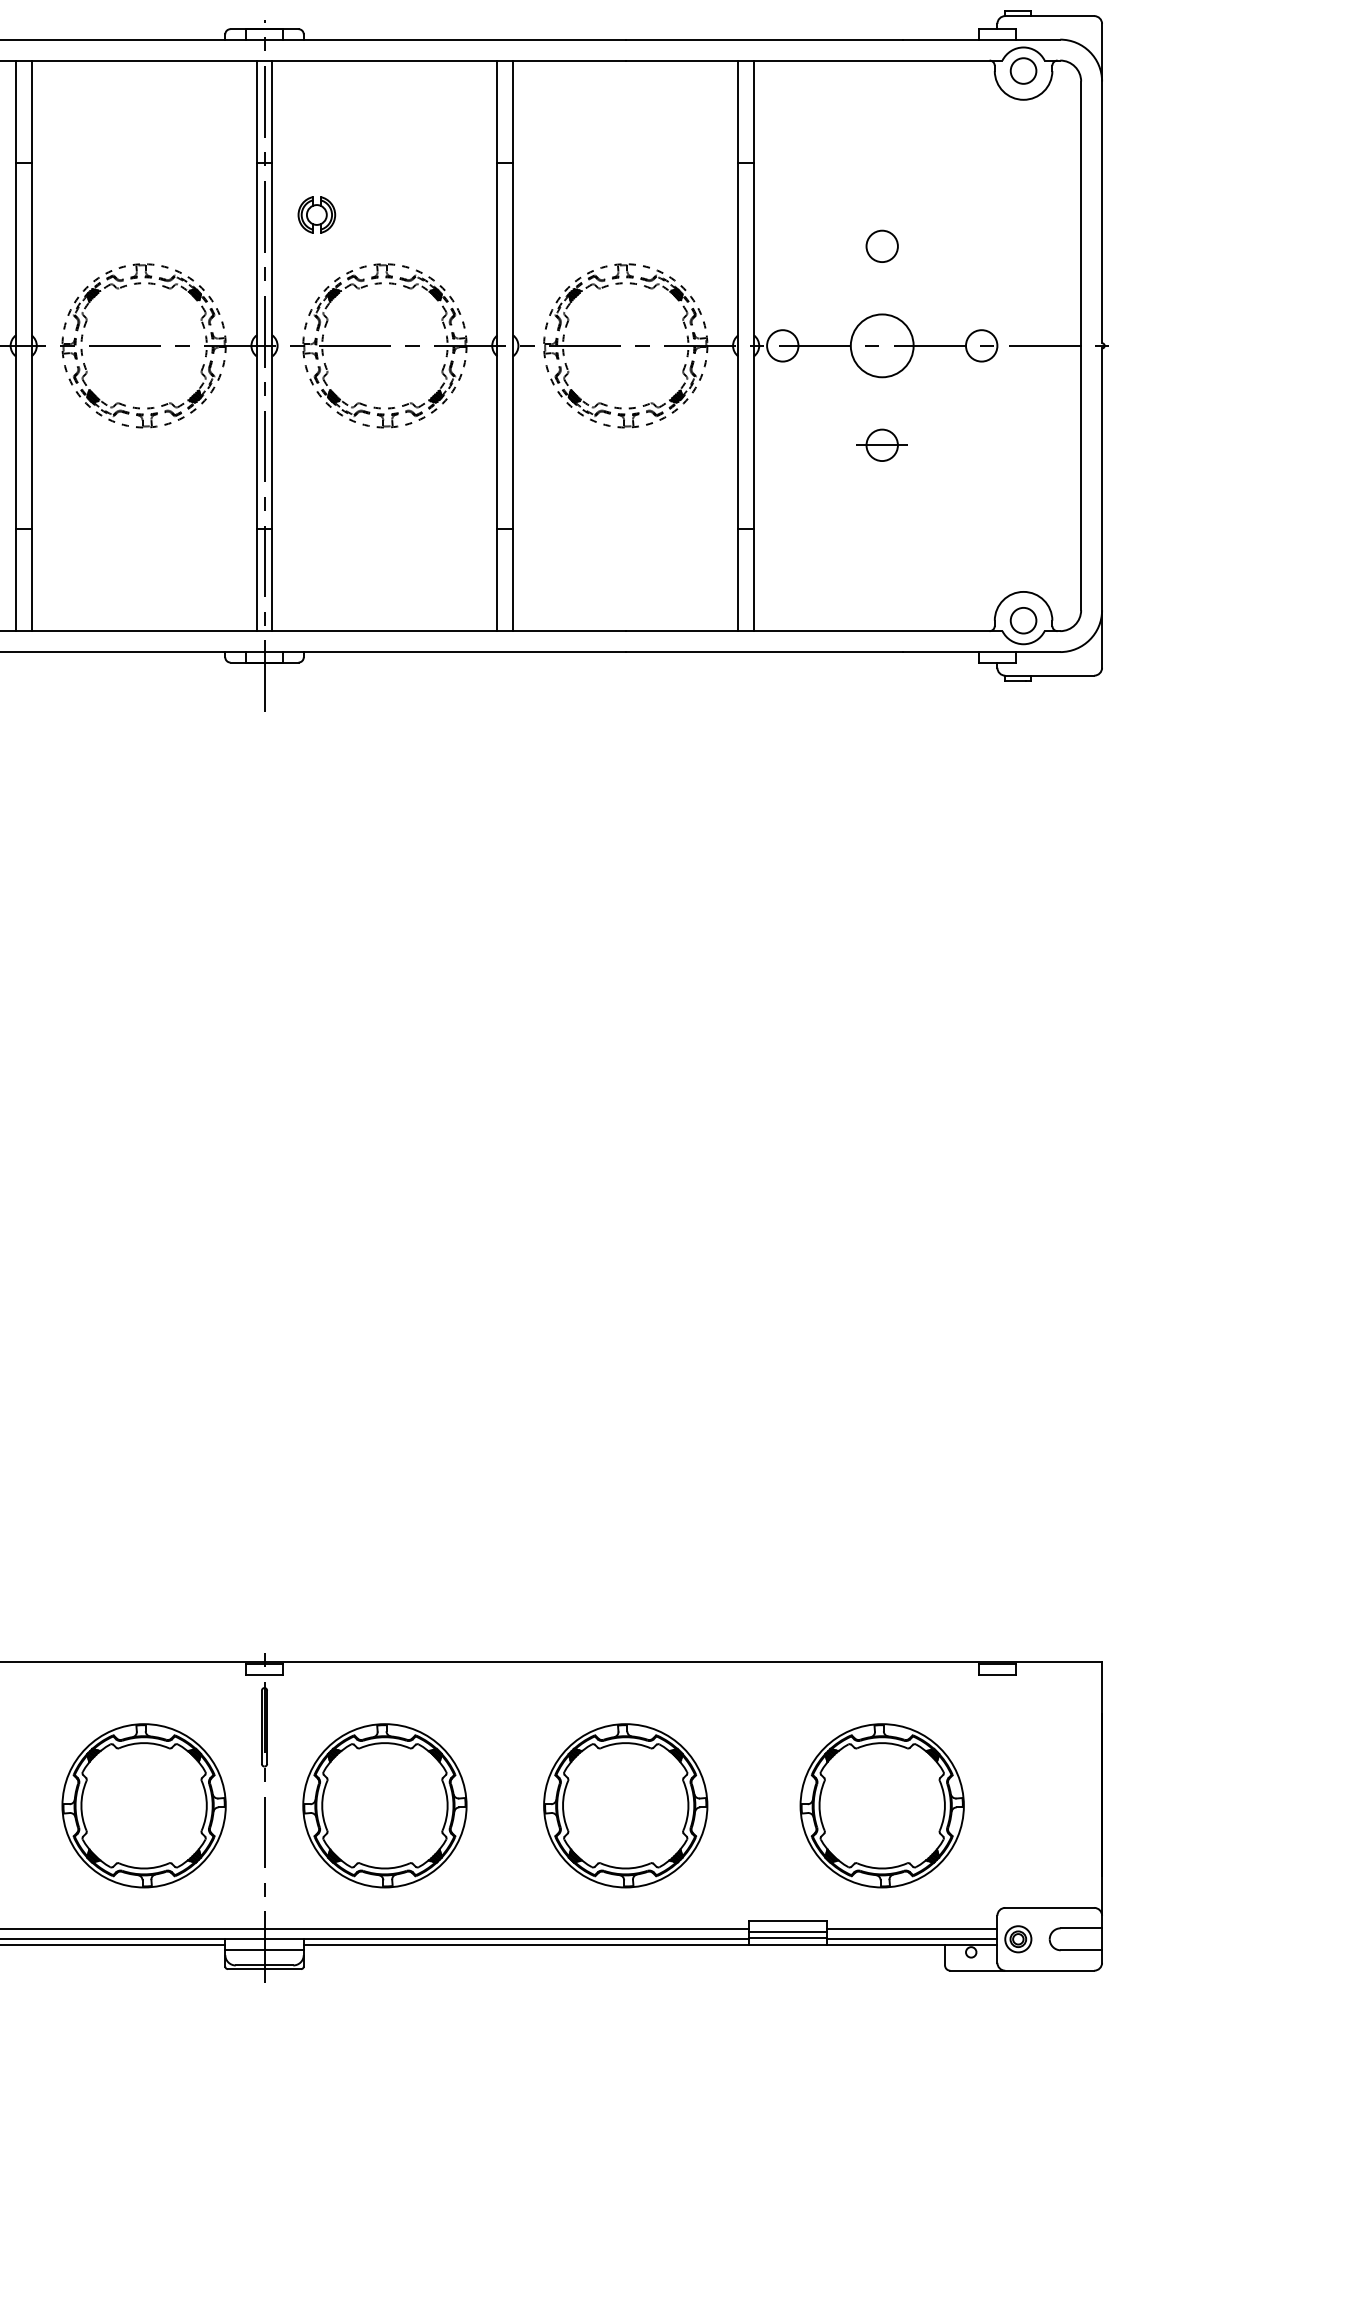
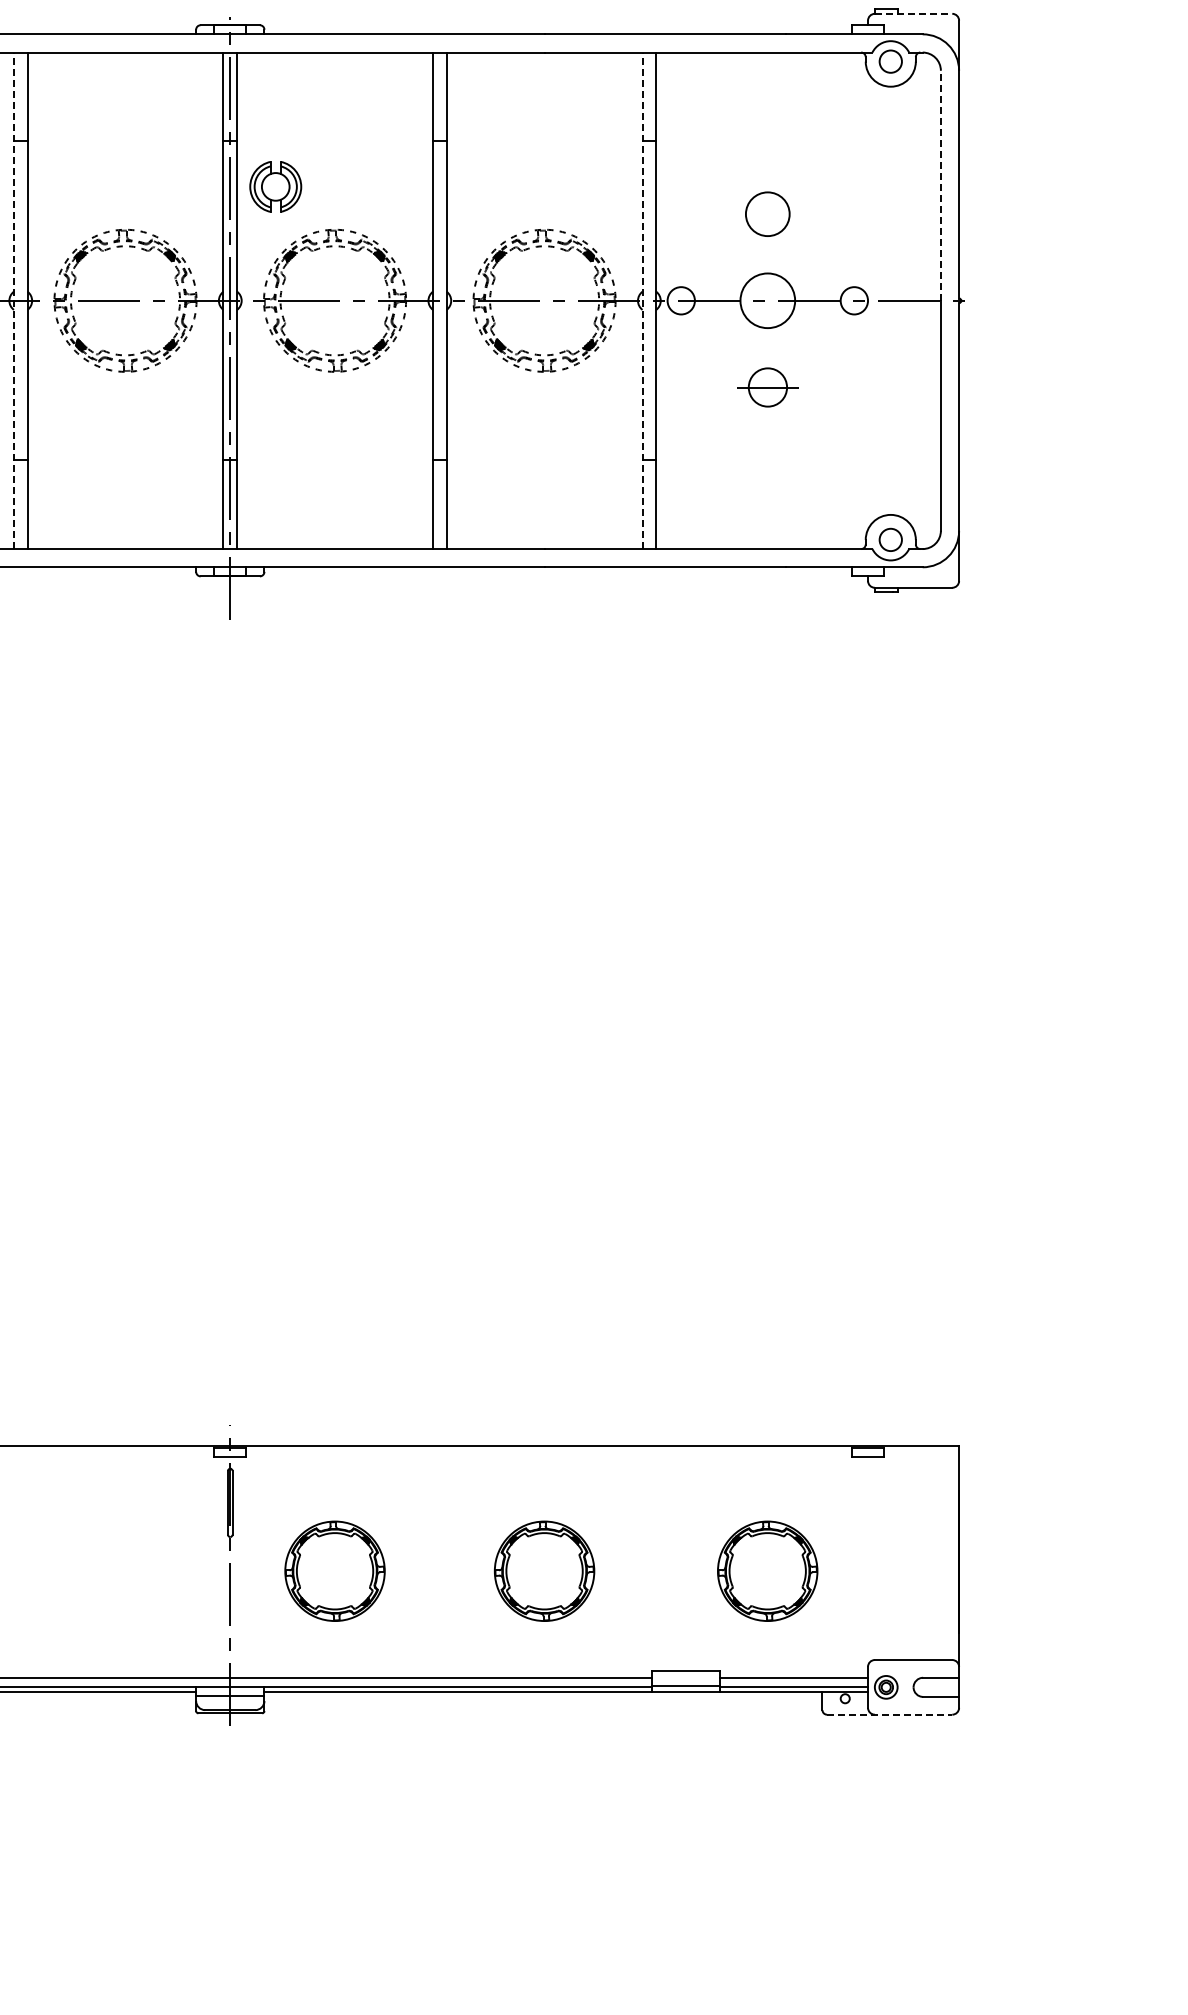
line: (1049, 15) -> (913, 13), solid -> dashed
line: (1080, 213) -> (940, 185), solid -> dashed
part: (316, 214) -> (275, 186), size x1.6
circle: (881, 245) -> (767, 213), size x1.6
line: (15, 345) -> (13, 300), solid -> dashed
line: (738, 345) -> (642, 300), solid -> dashed
part: (881, 444) -> (767, 386), size x1.4
part: (144, 1806) -> (125, 1571), removed
part: (384, 1806) -> (334, 1571), size x0.7
part: (625, 1806) -> (544, 1571), size x0.7
part: (881, 1806) -> (767, 1571), size x0.7
line: (787, 1932) -> (685, 1681), removed
line: (1022, 1970) -> (889, 1714), solid -> dashed

